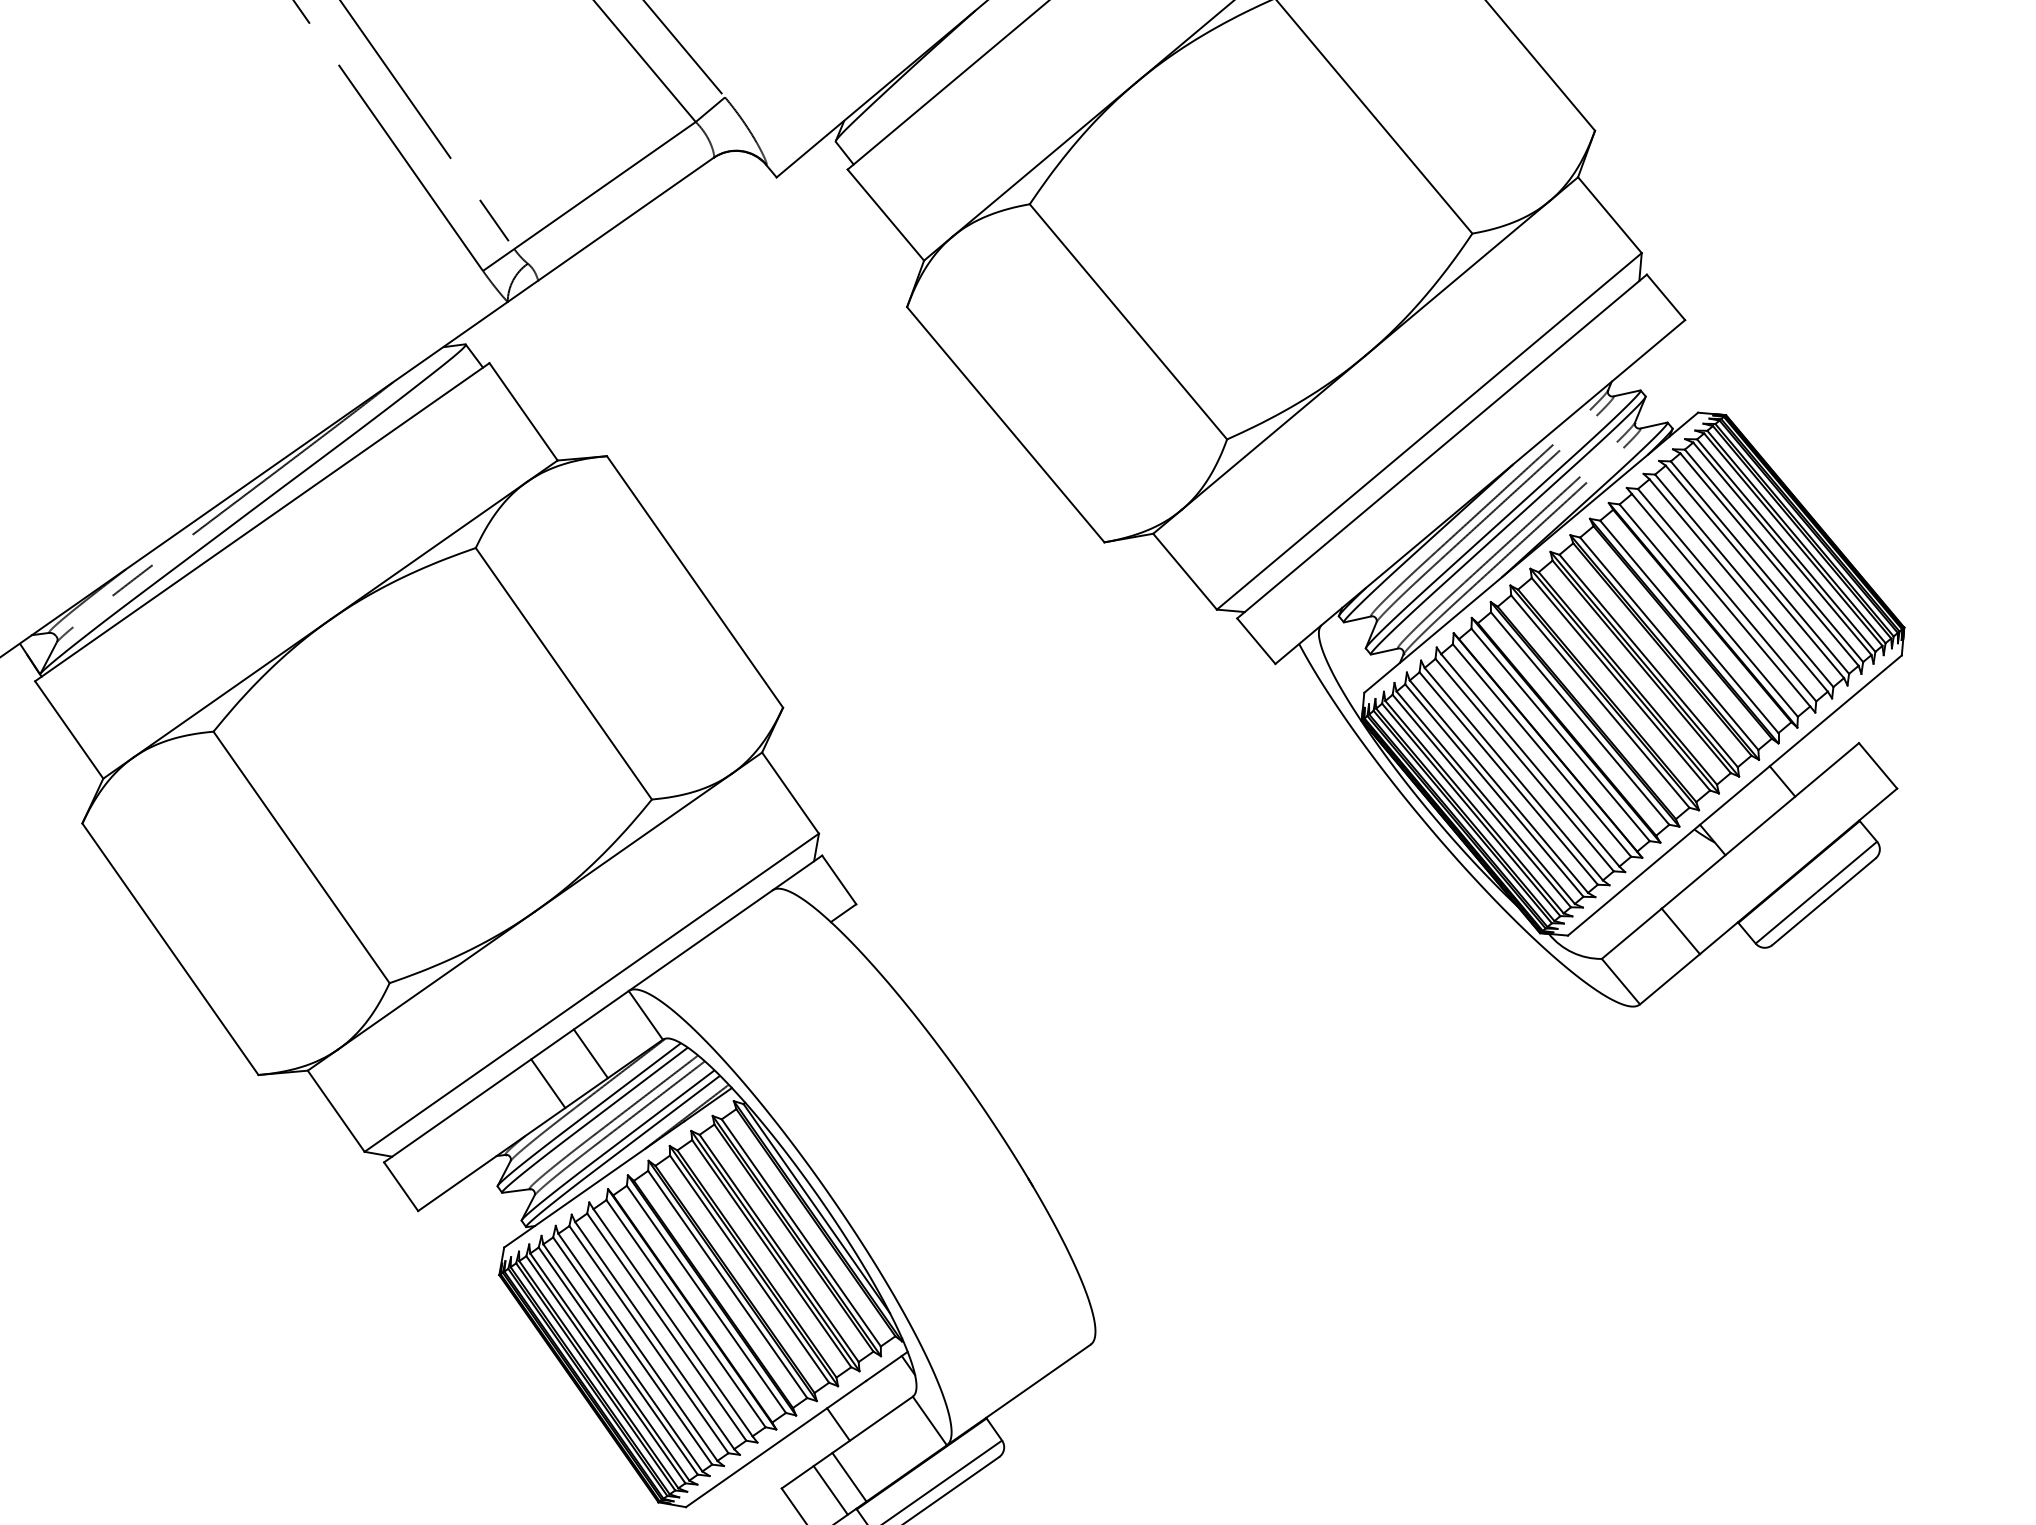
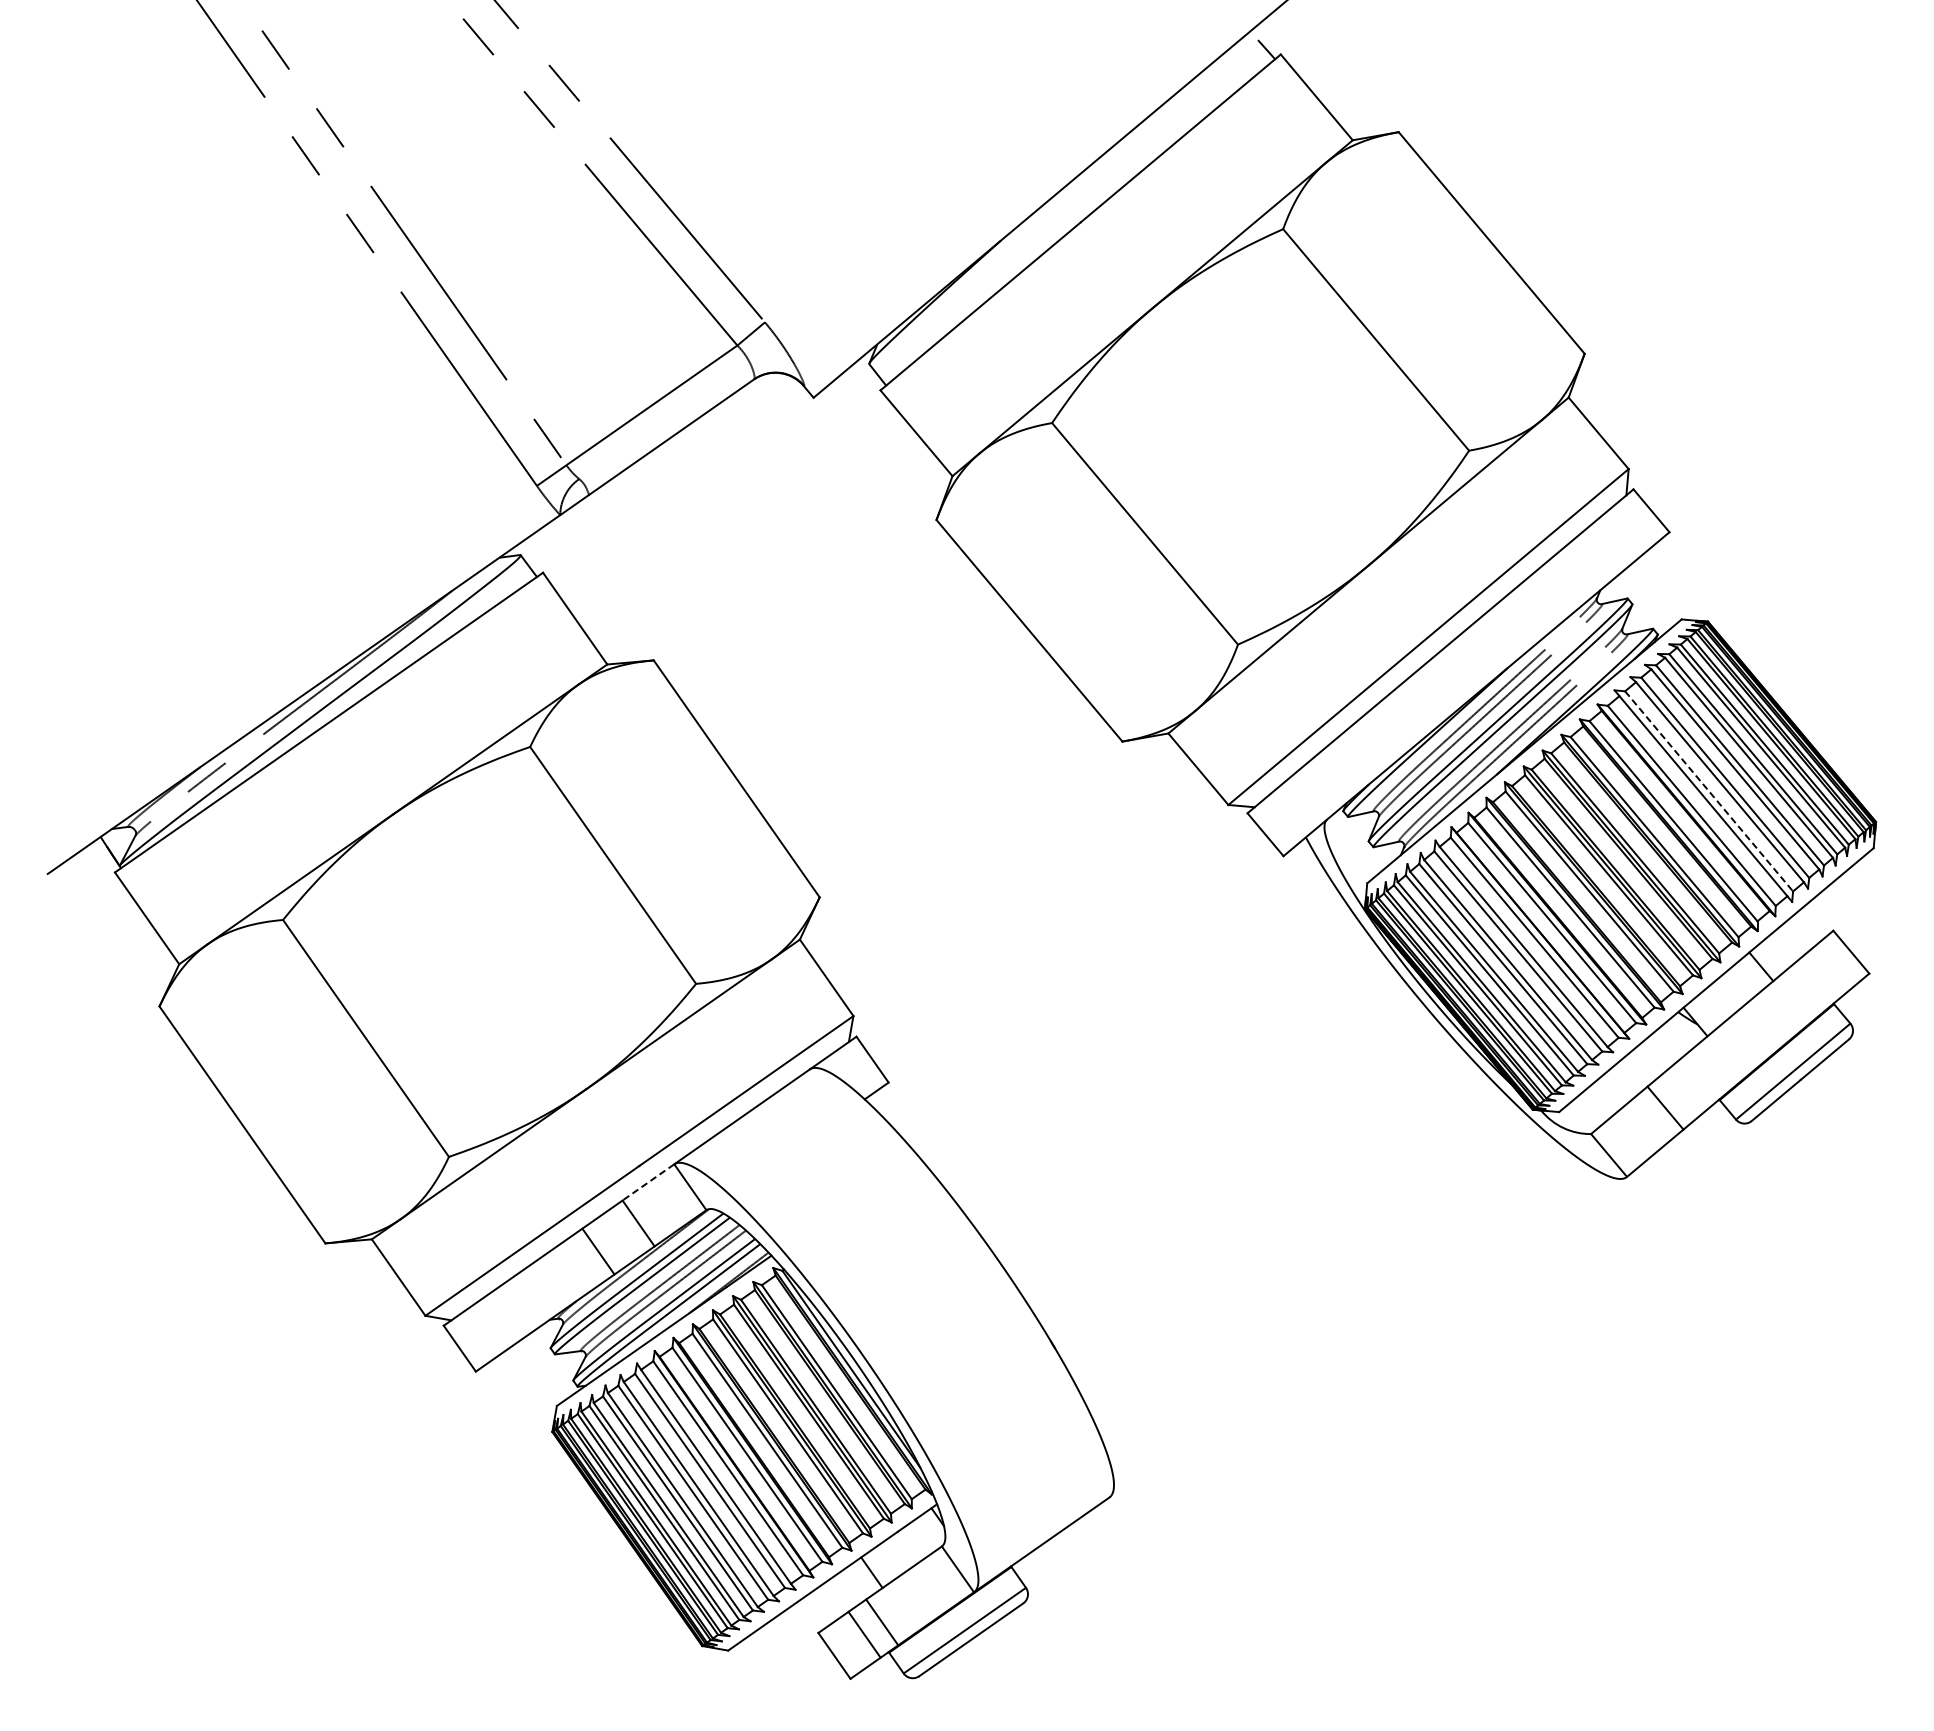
line: (1727, 595) -> (1709, 791), solid -> dashed
line: (601, 1010) -> (648, 1182), solid -> dashed

